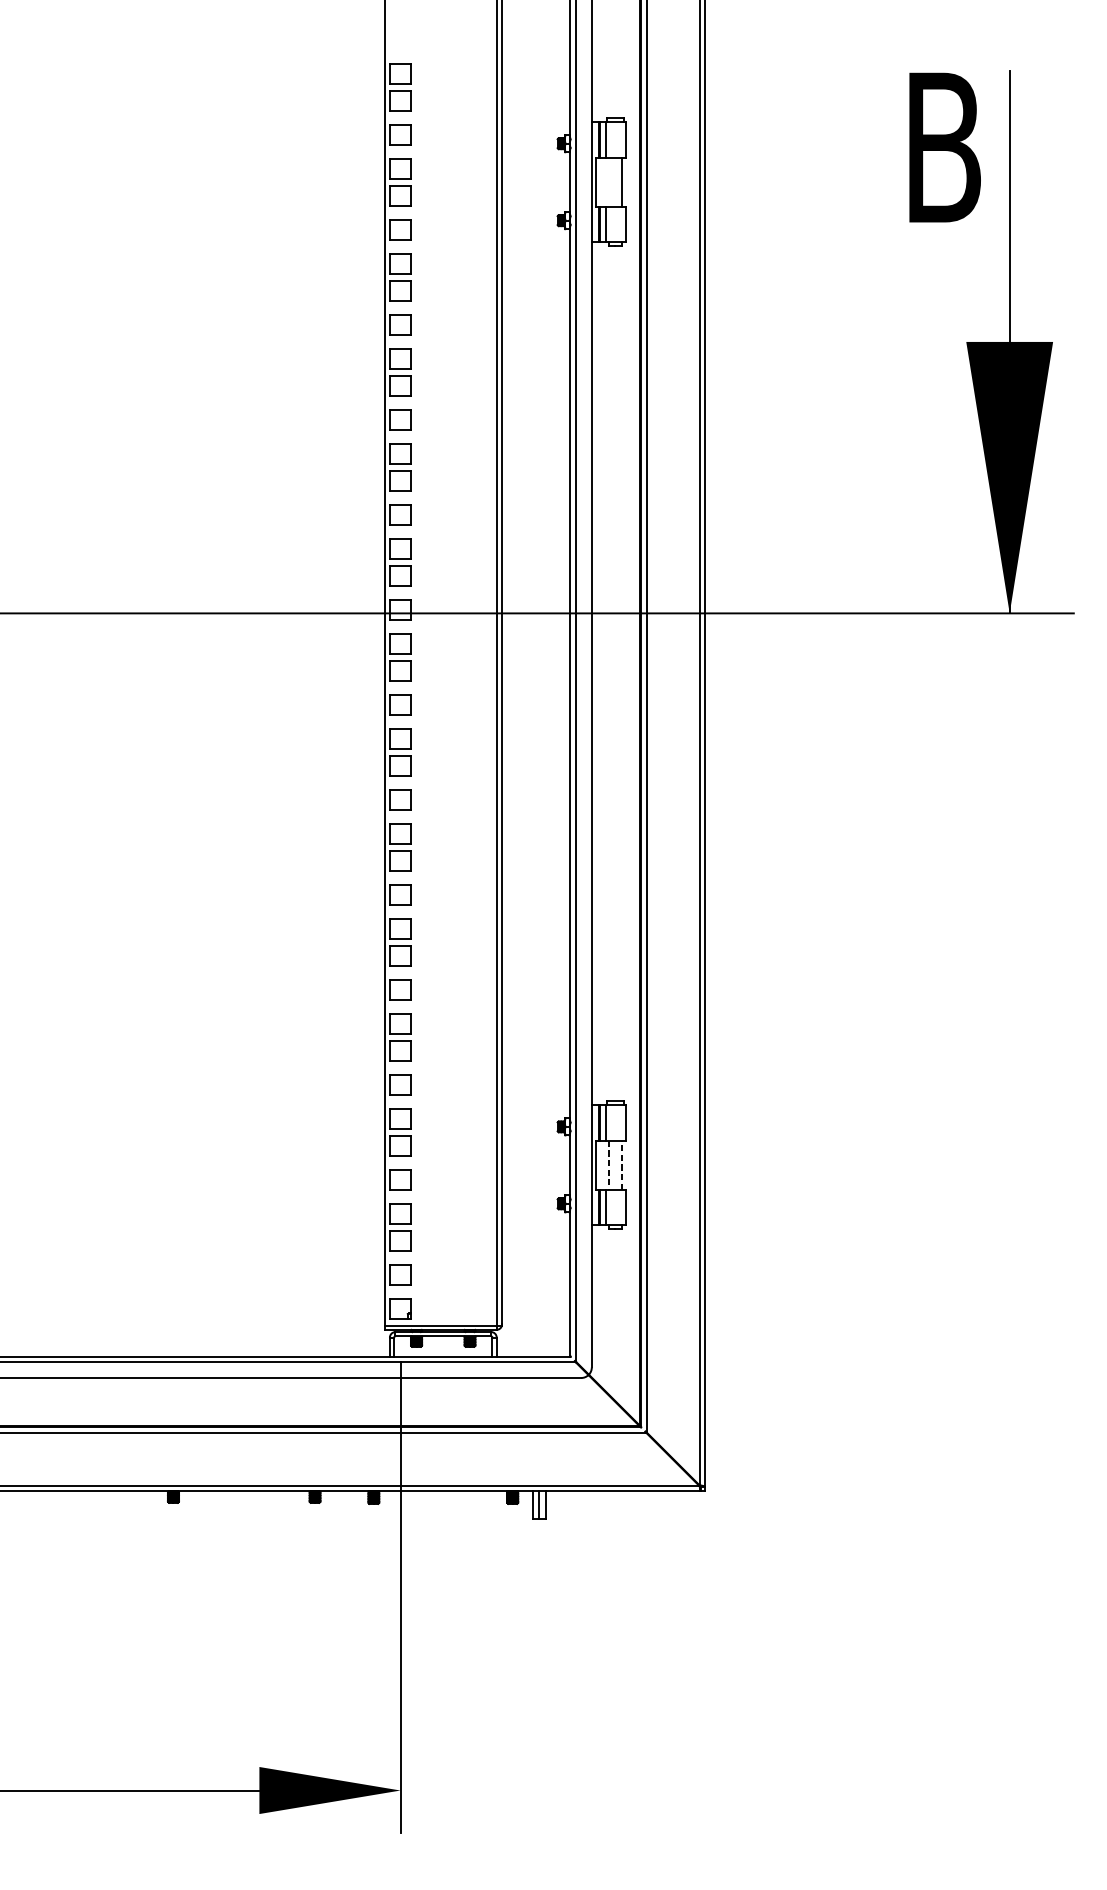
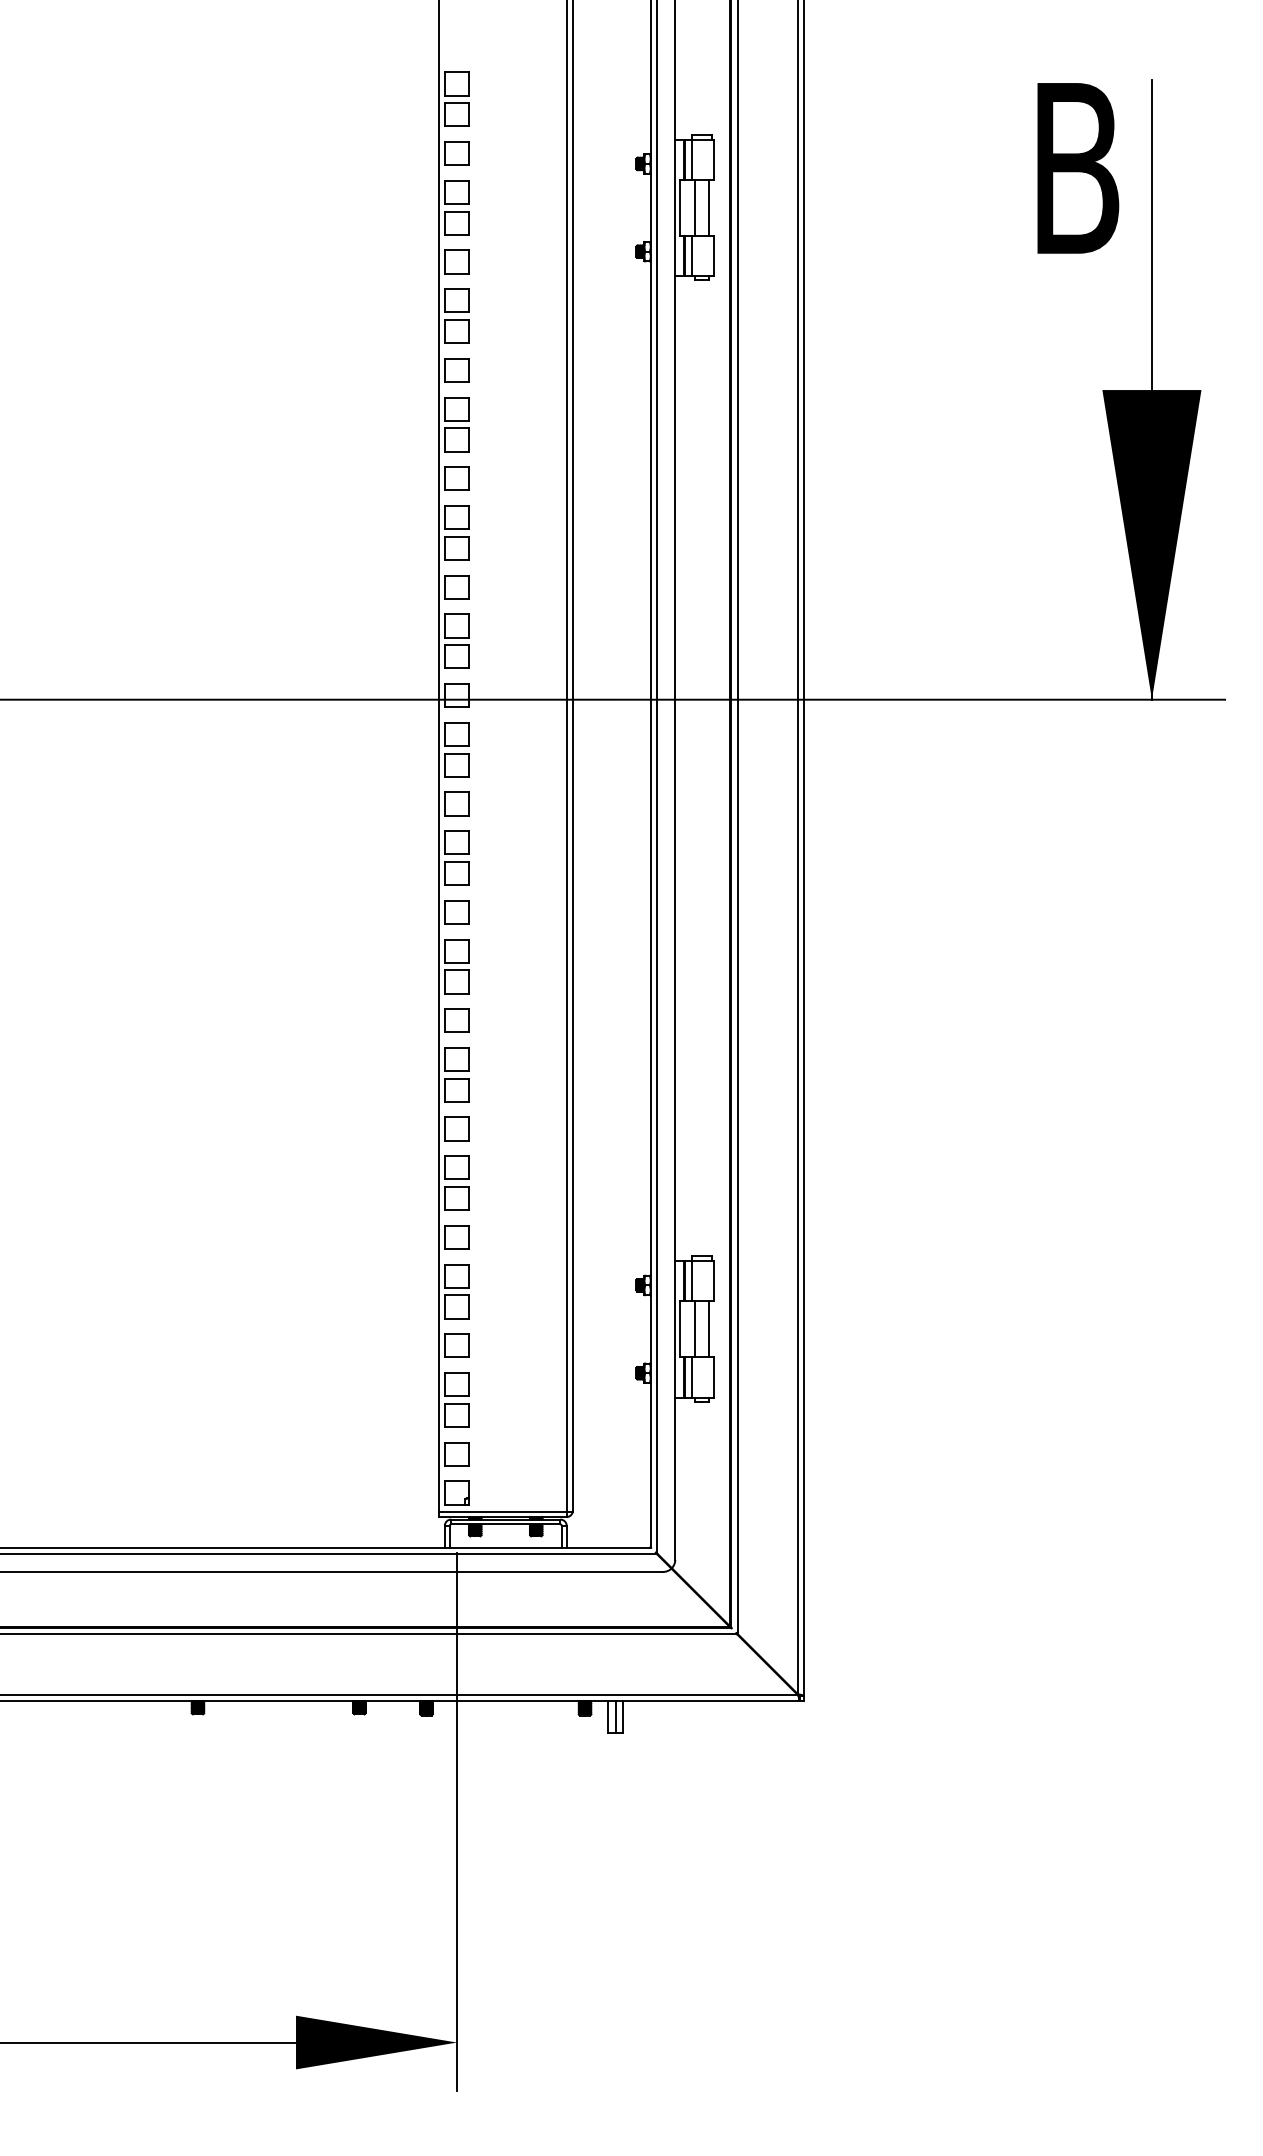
line: (608, 181) -> (694, 207), added
line: (621, 1164) -> (709, 1328), dashed -> solid
line: (608, 1165) -> (694, 1329), dashed -> solid

